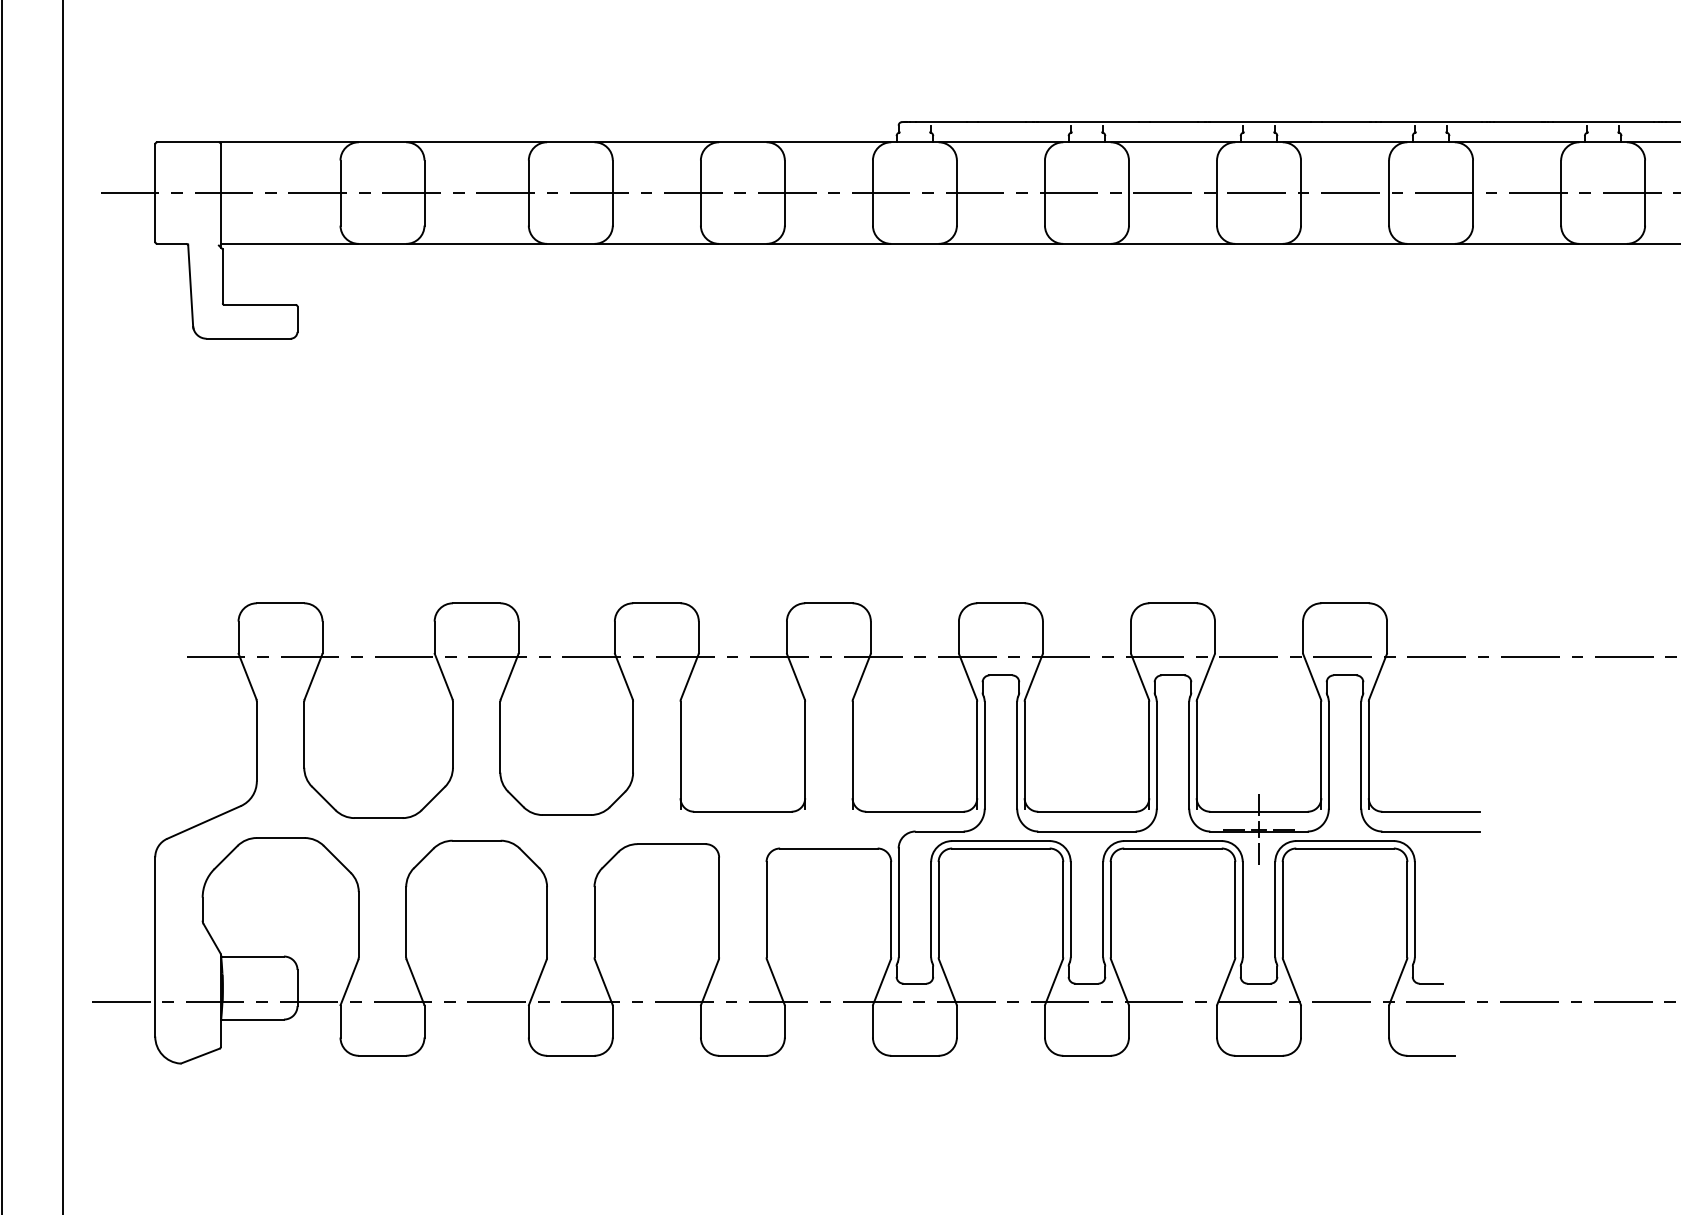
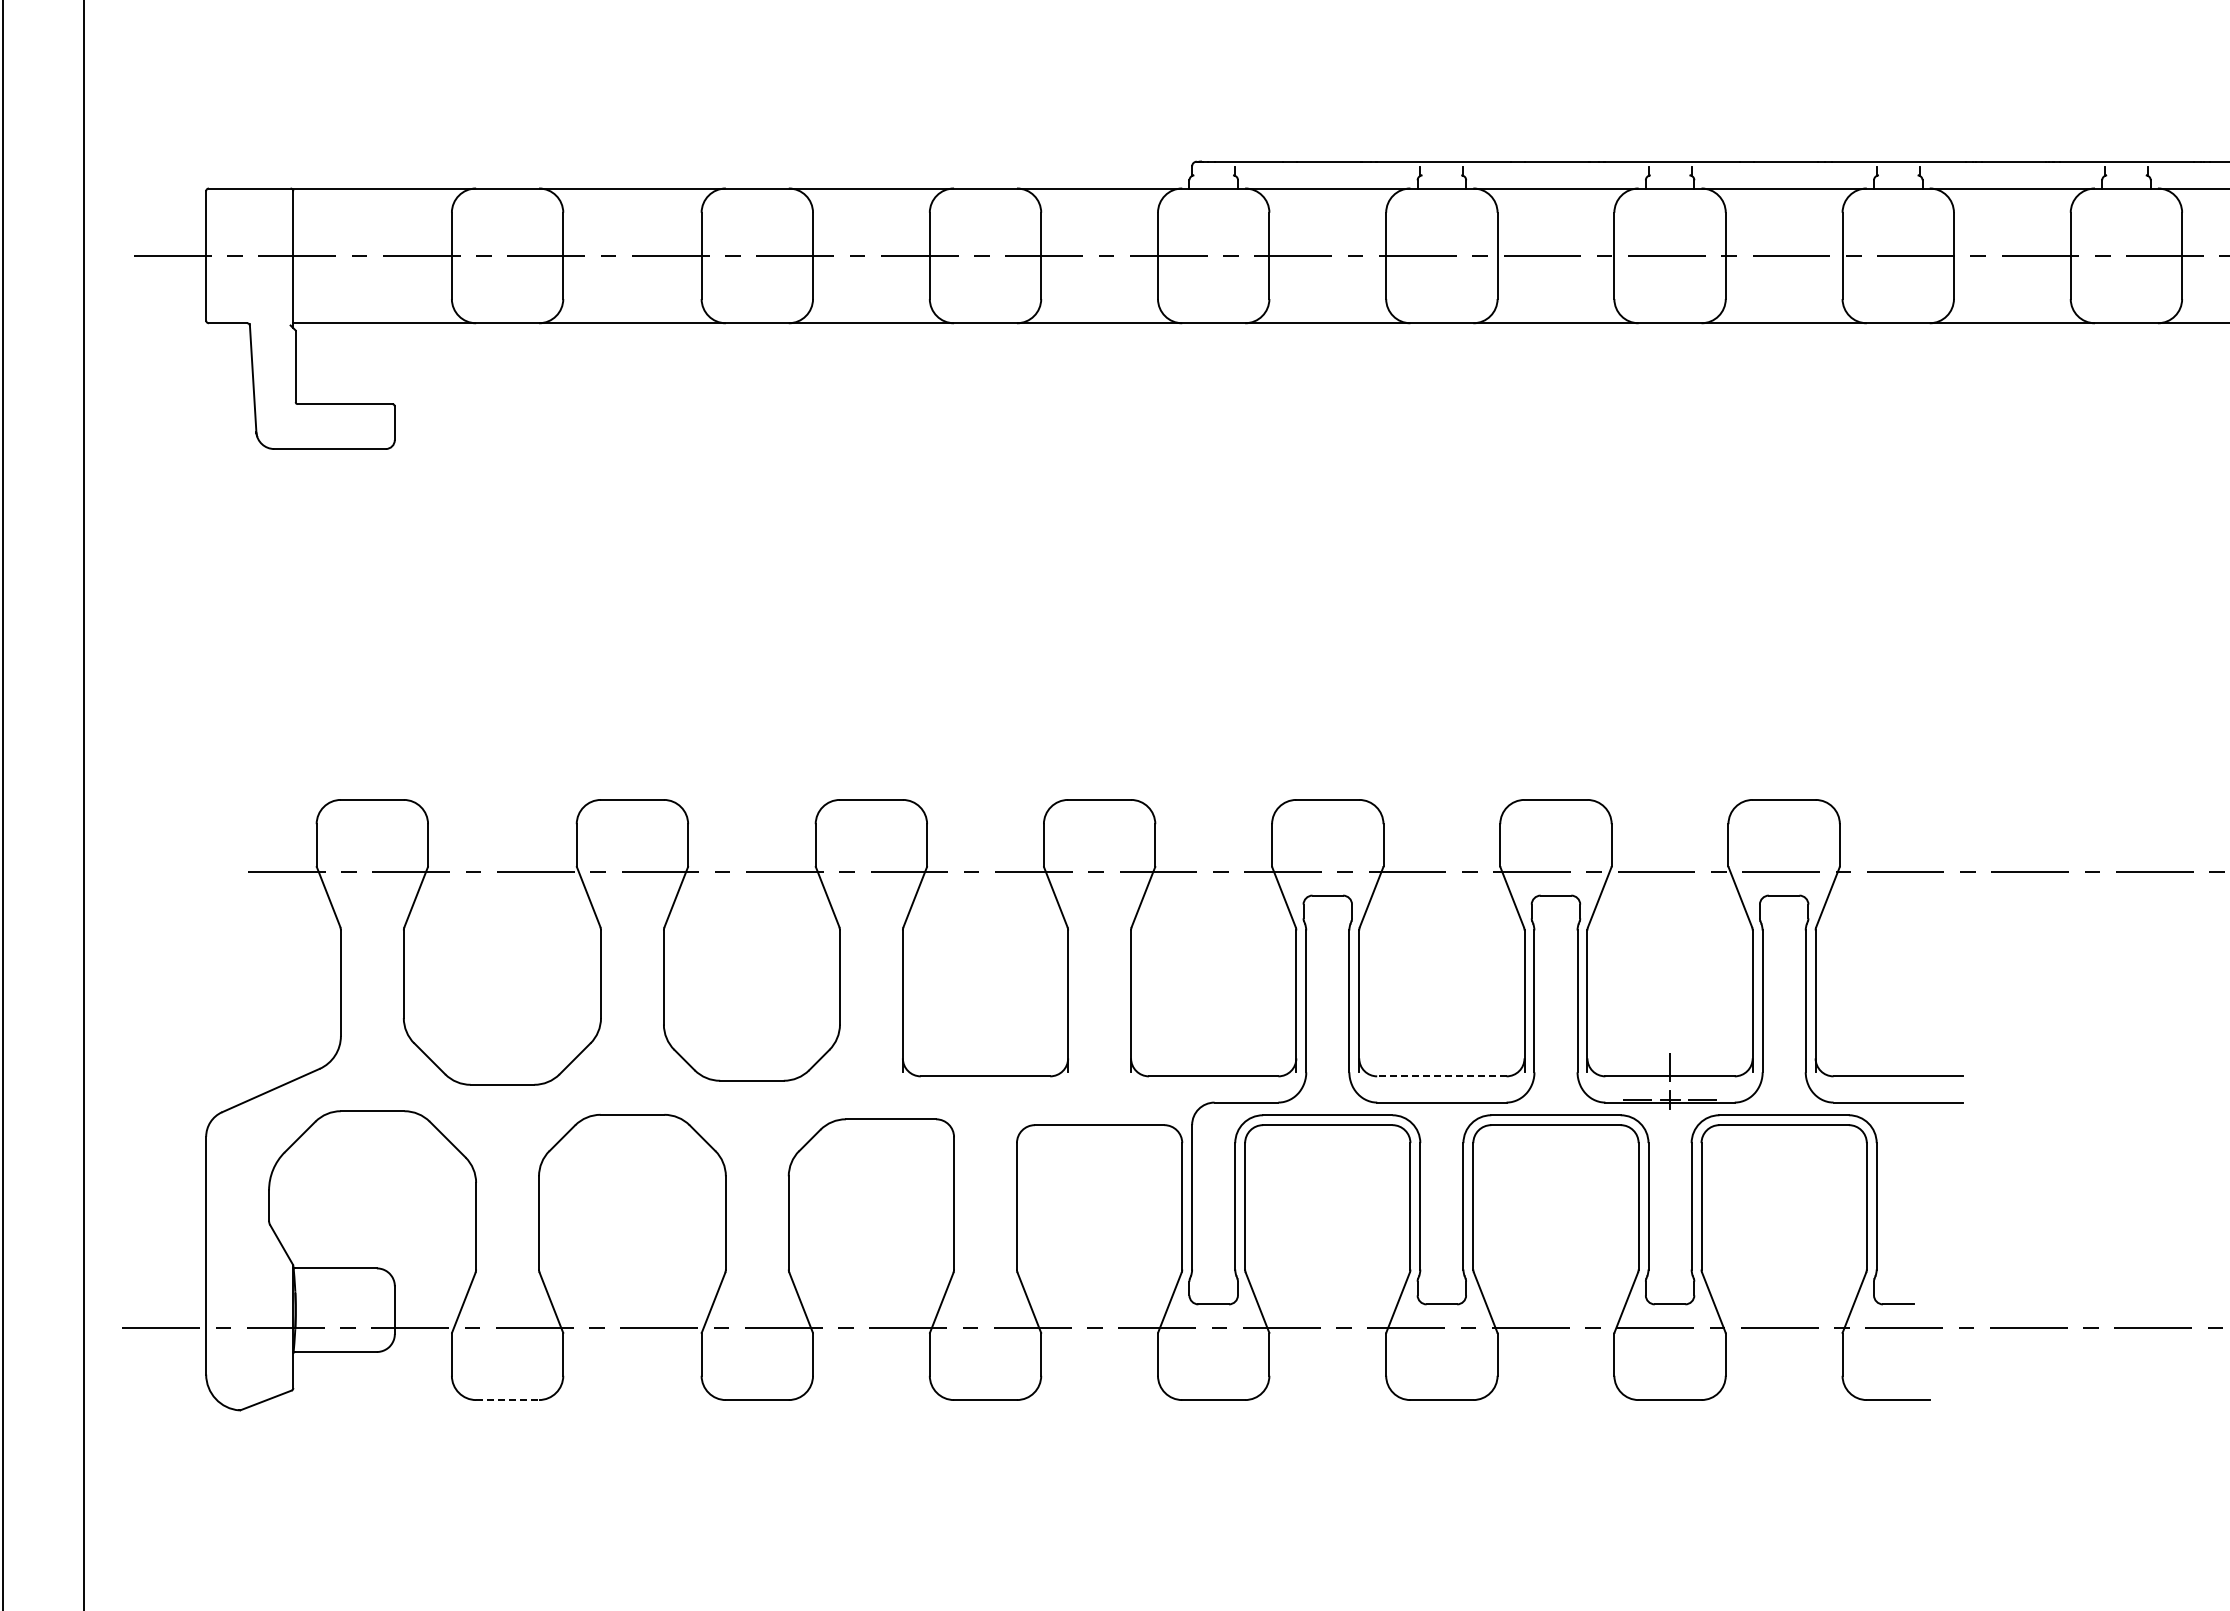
line: (1086, 811) -> (1441, 1076), solid -> dashed
line: (1258, 854) -> (1669, 1132), removed
line: (383, 1056) -> (508, 1400), solid -> dashed

